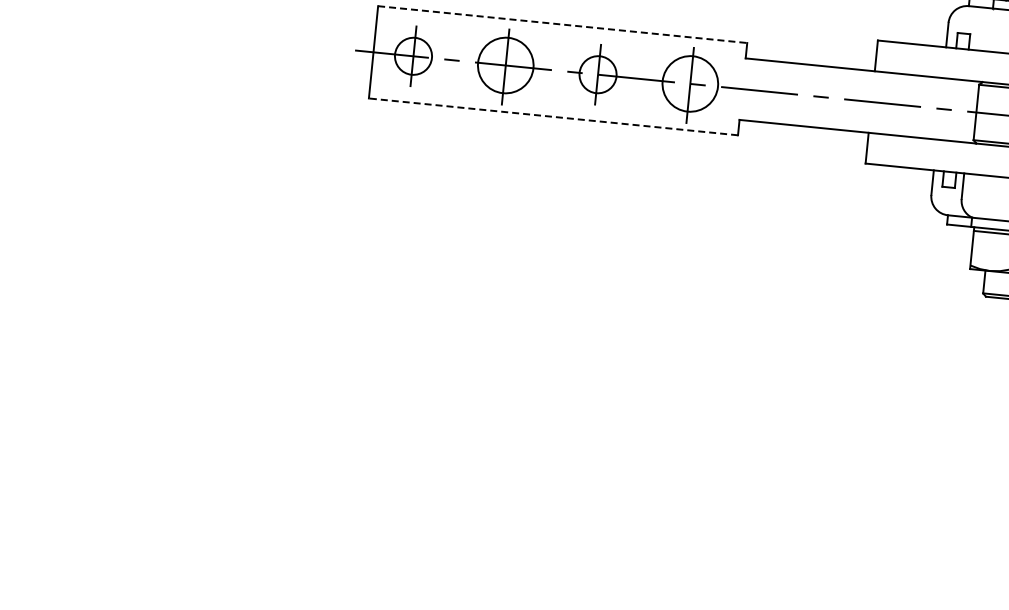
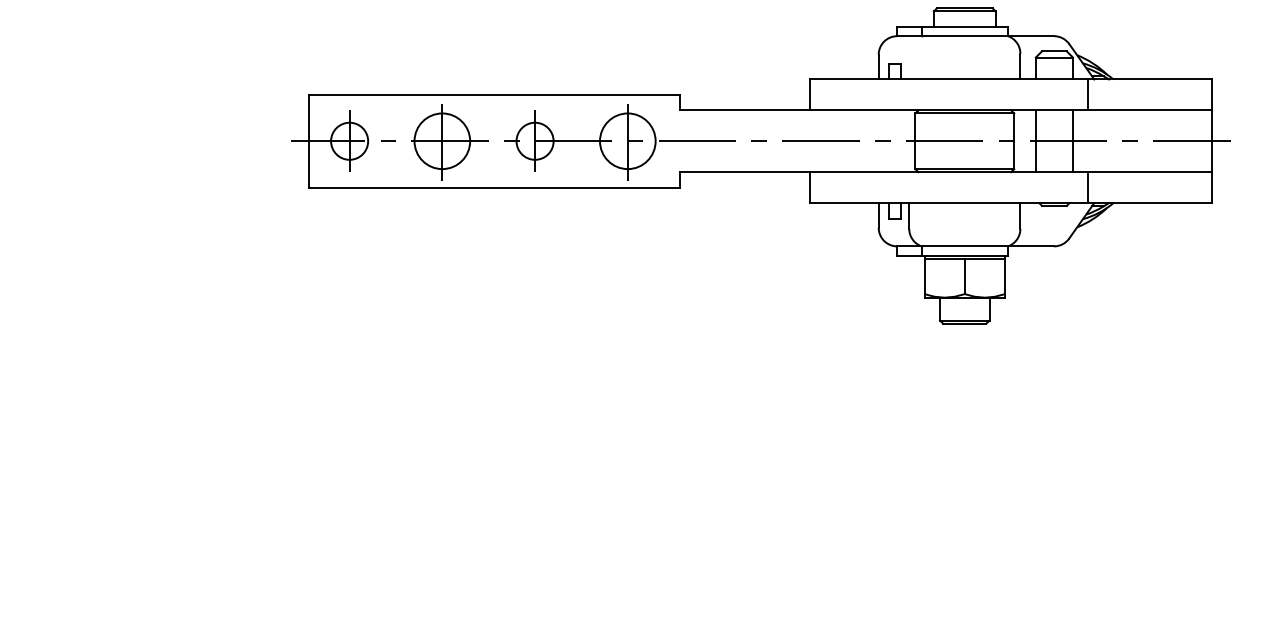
line: (563, 24) -> (495, 94), dashed -> solid
line: (553, 116) -> (494, 187), dashed -> solid

